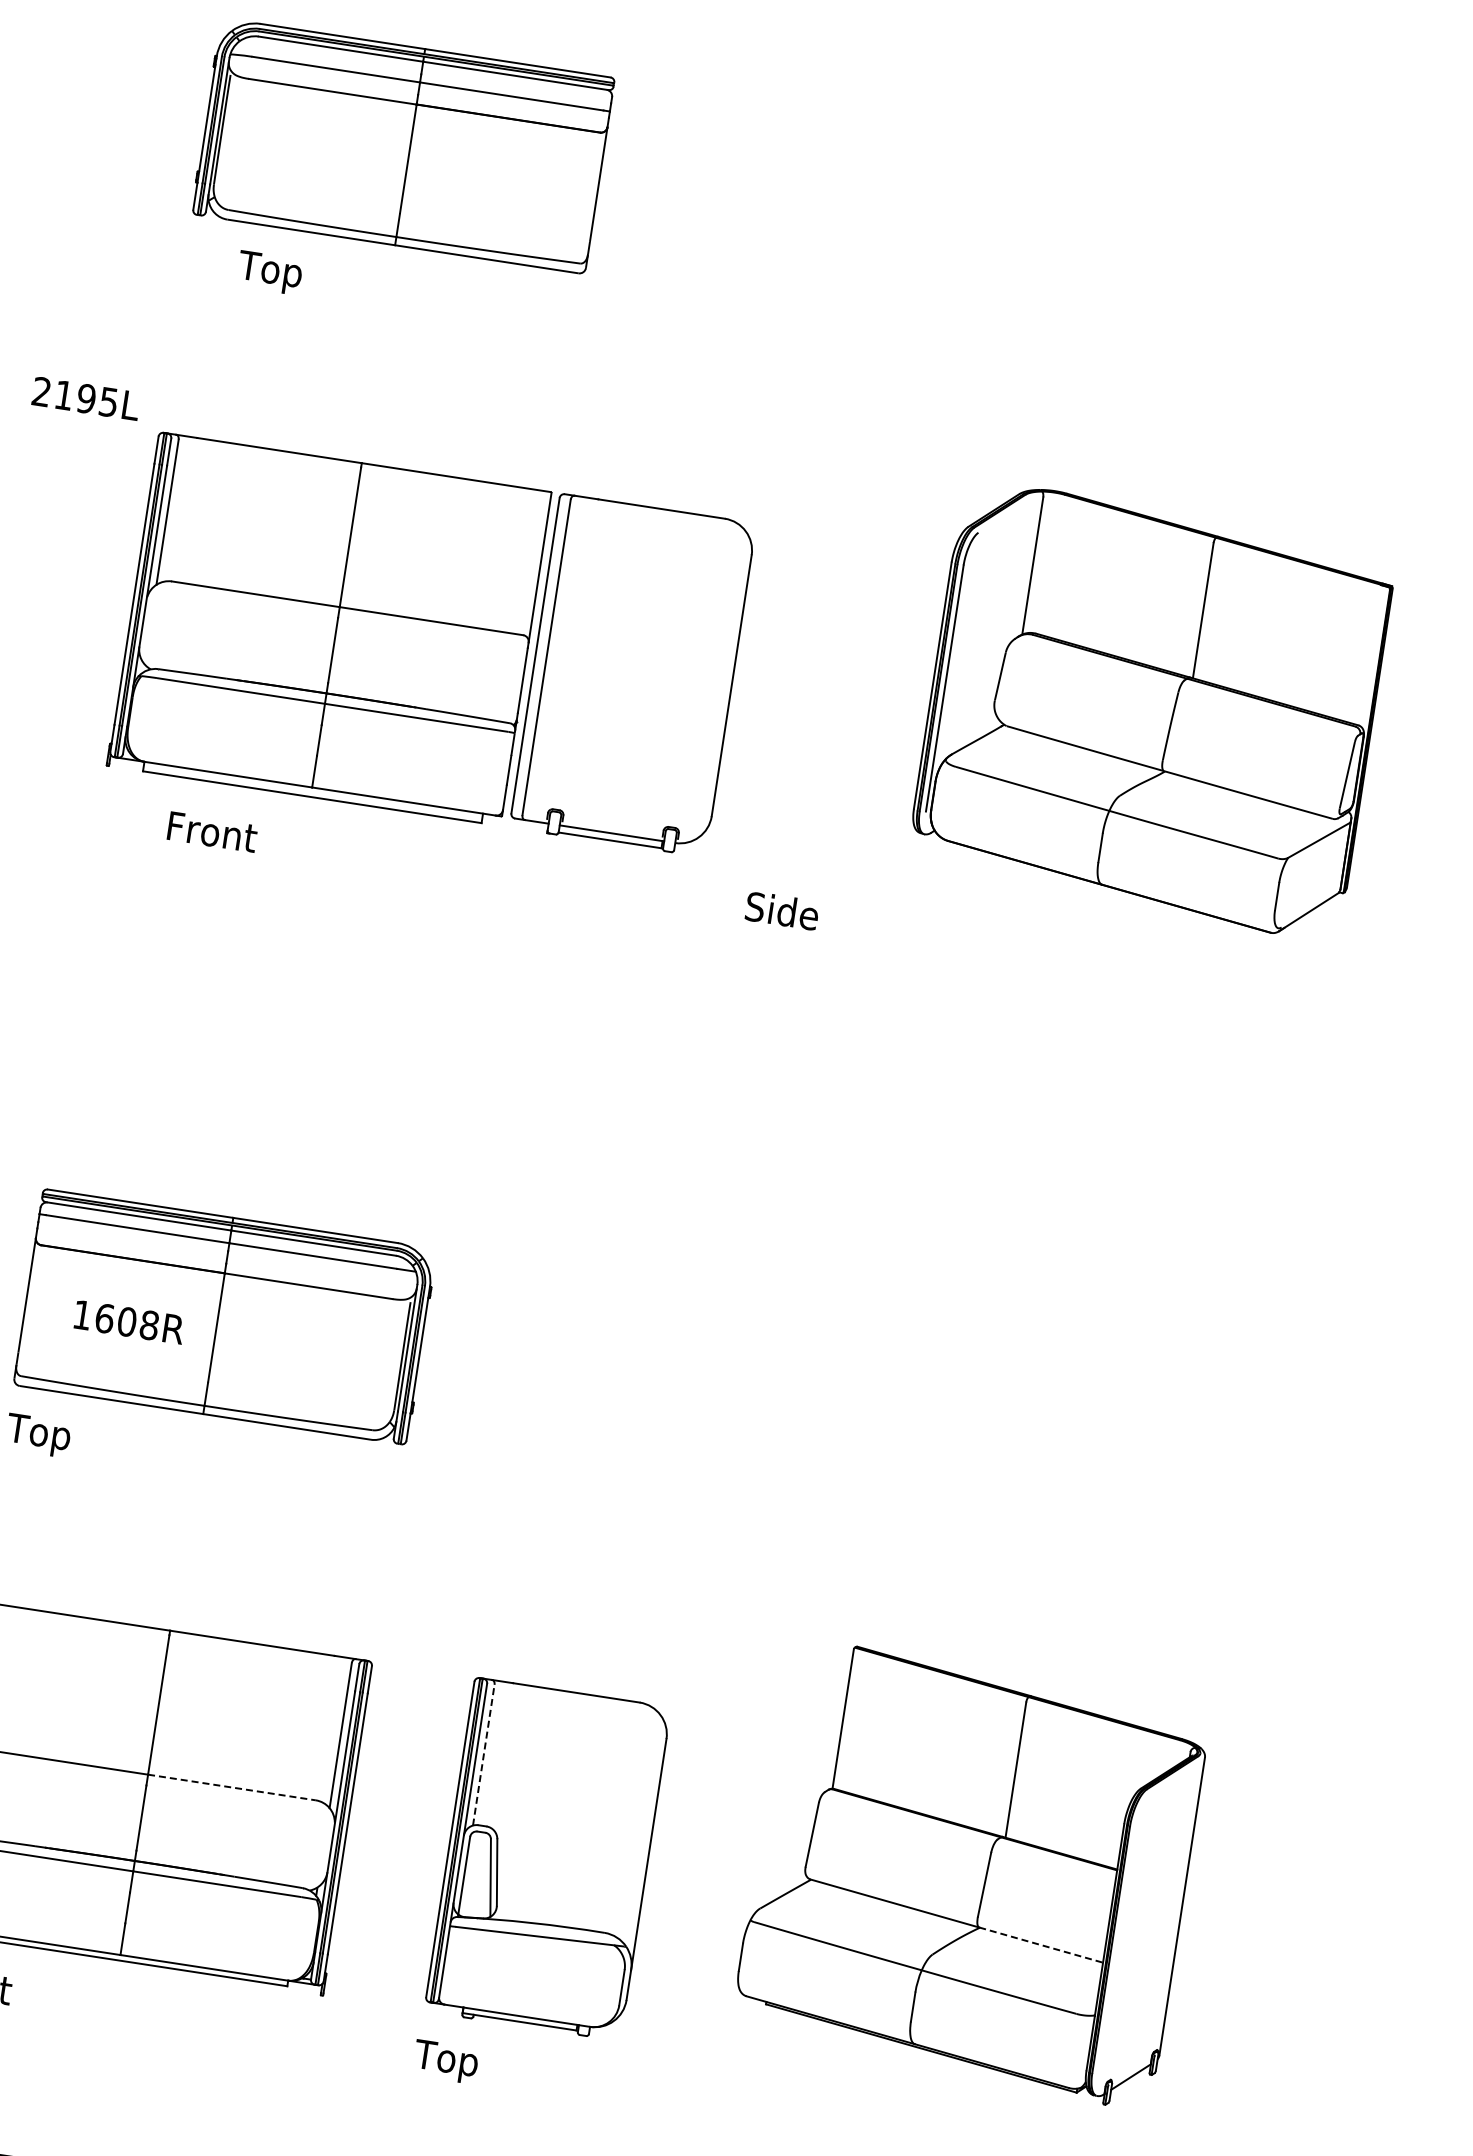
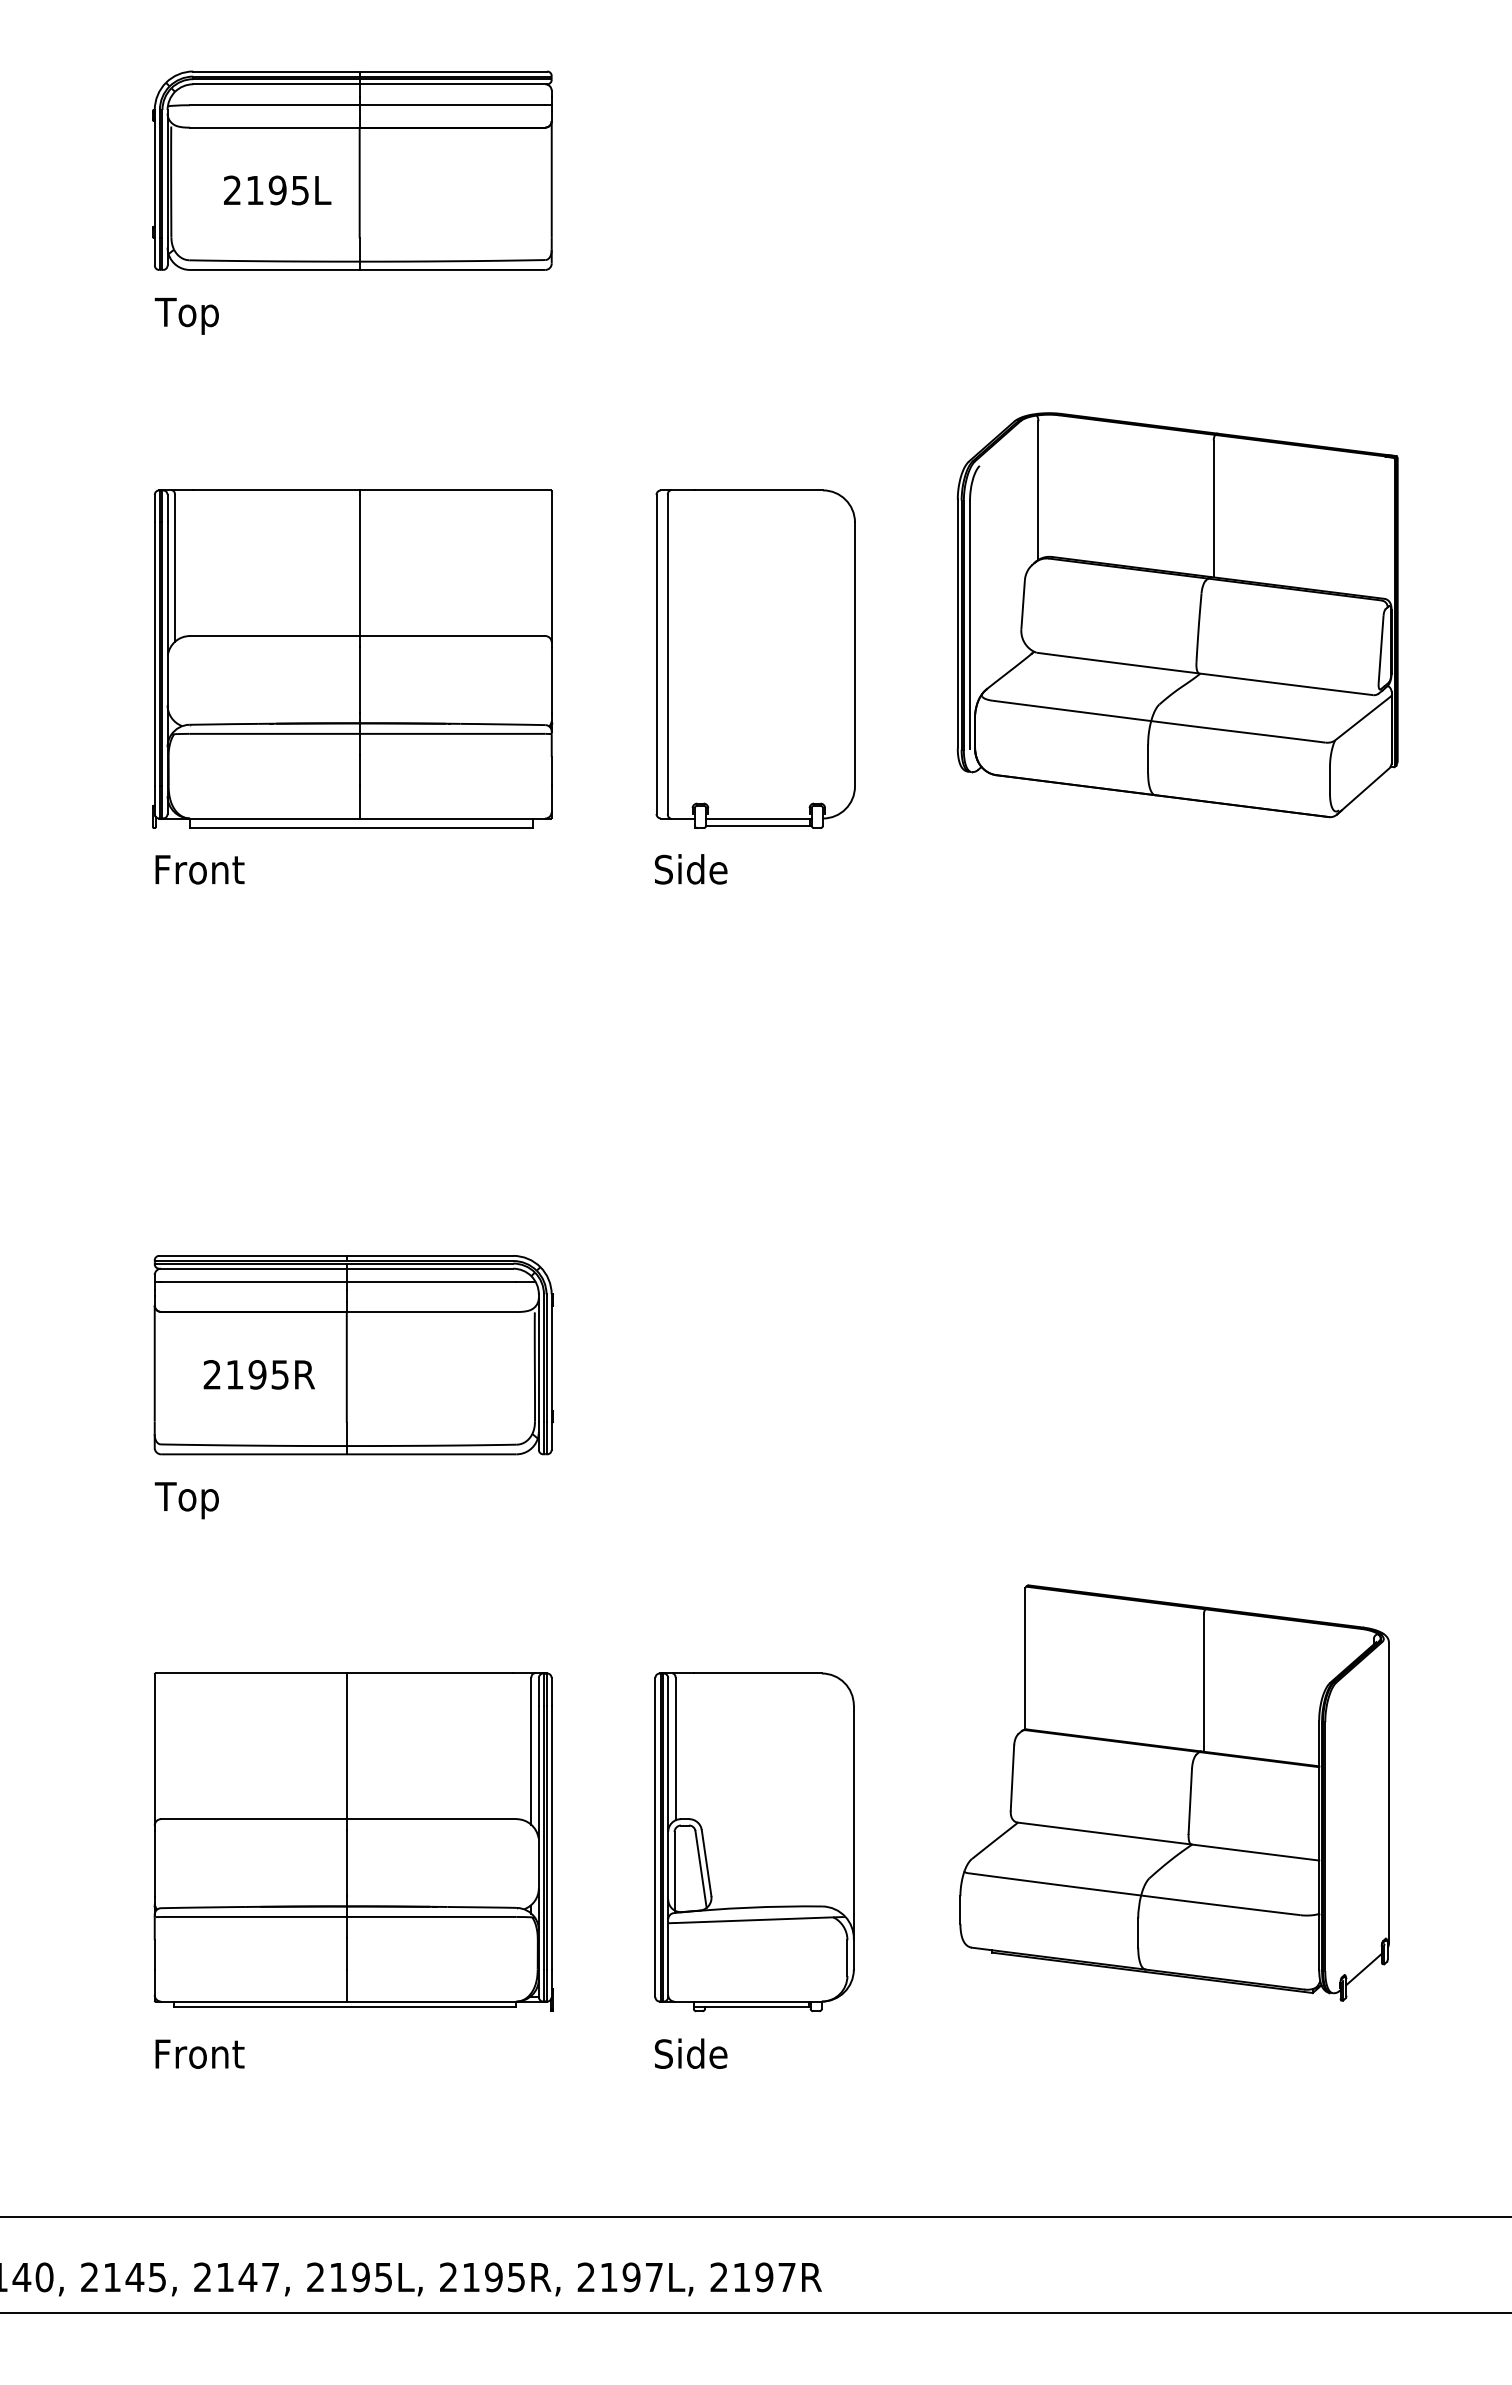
text: (269, 273) -> (186, 316), moved
text: (86, 398) -> (277, 190), moved
part: (632, 674) -> (755, 658), moved
text: (212, 831) -> (199, 869), moved
text: (782, 911) -> (691, 869), moved
text: (116, 1319) -> (246, 1374), 1608R -> 2195R
line: (483, 1754) -> (675, 1748), dashed -> solid
line: (231, 1787) -> (431, 1819), dashed -> solid
line: (1041, 1945) -> (1255, 1852), dashed -> solid
text: (450, 2062) -> (689, 2057), Top -> Side

